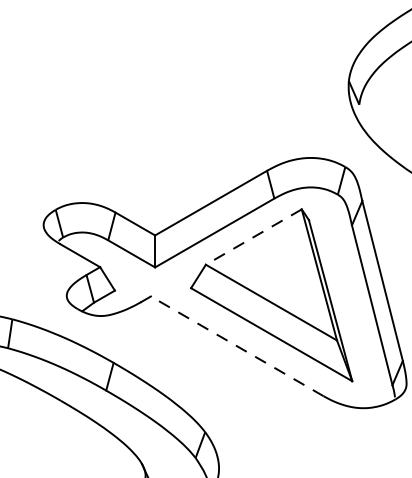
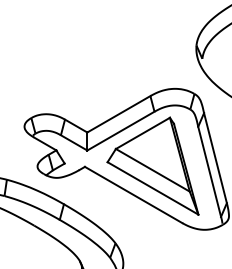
line: (253, 237) -> (142, 133), dashed -> solid
line: (237, 345) -> (133, 194), dashed -> solid

